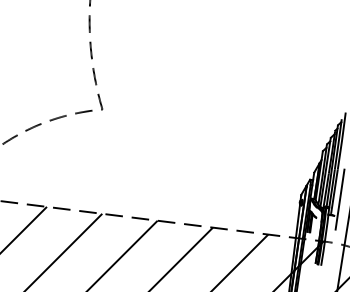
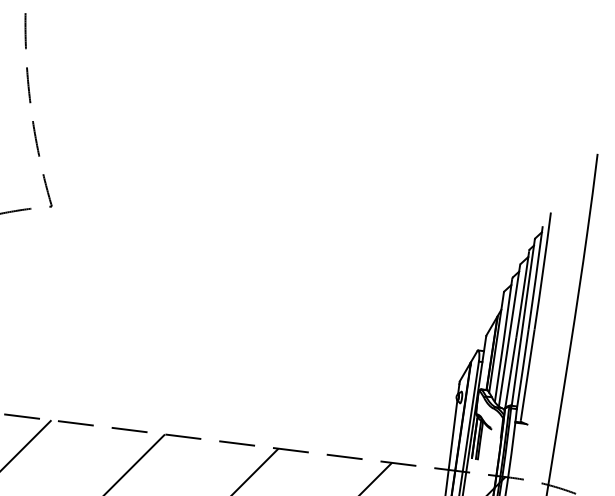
line: (339, 199) -> (538, 390), removed

